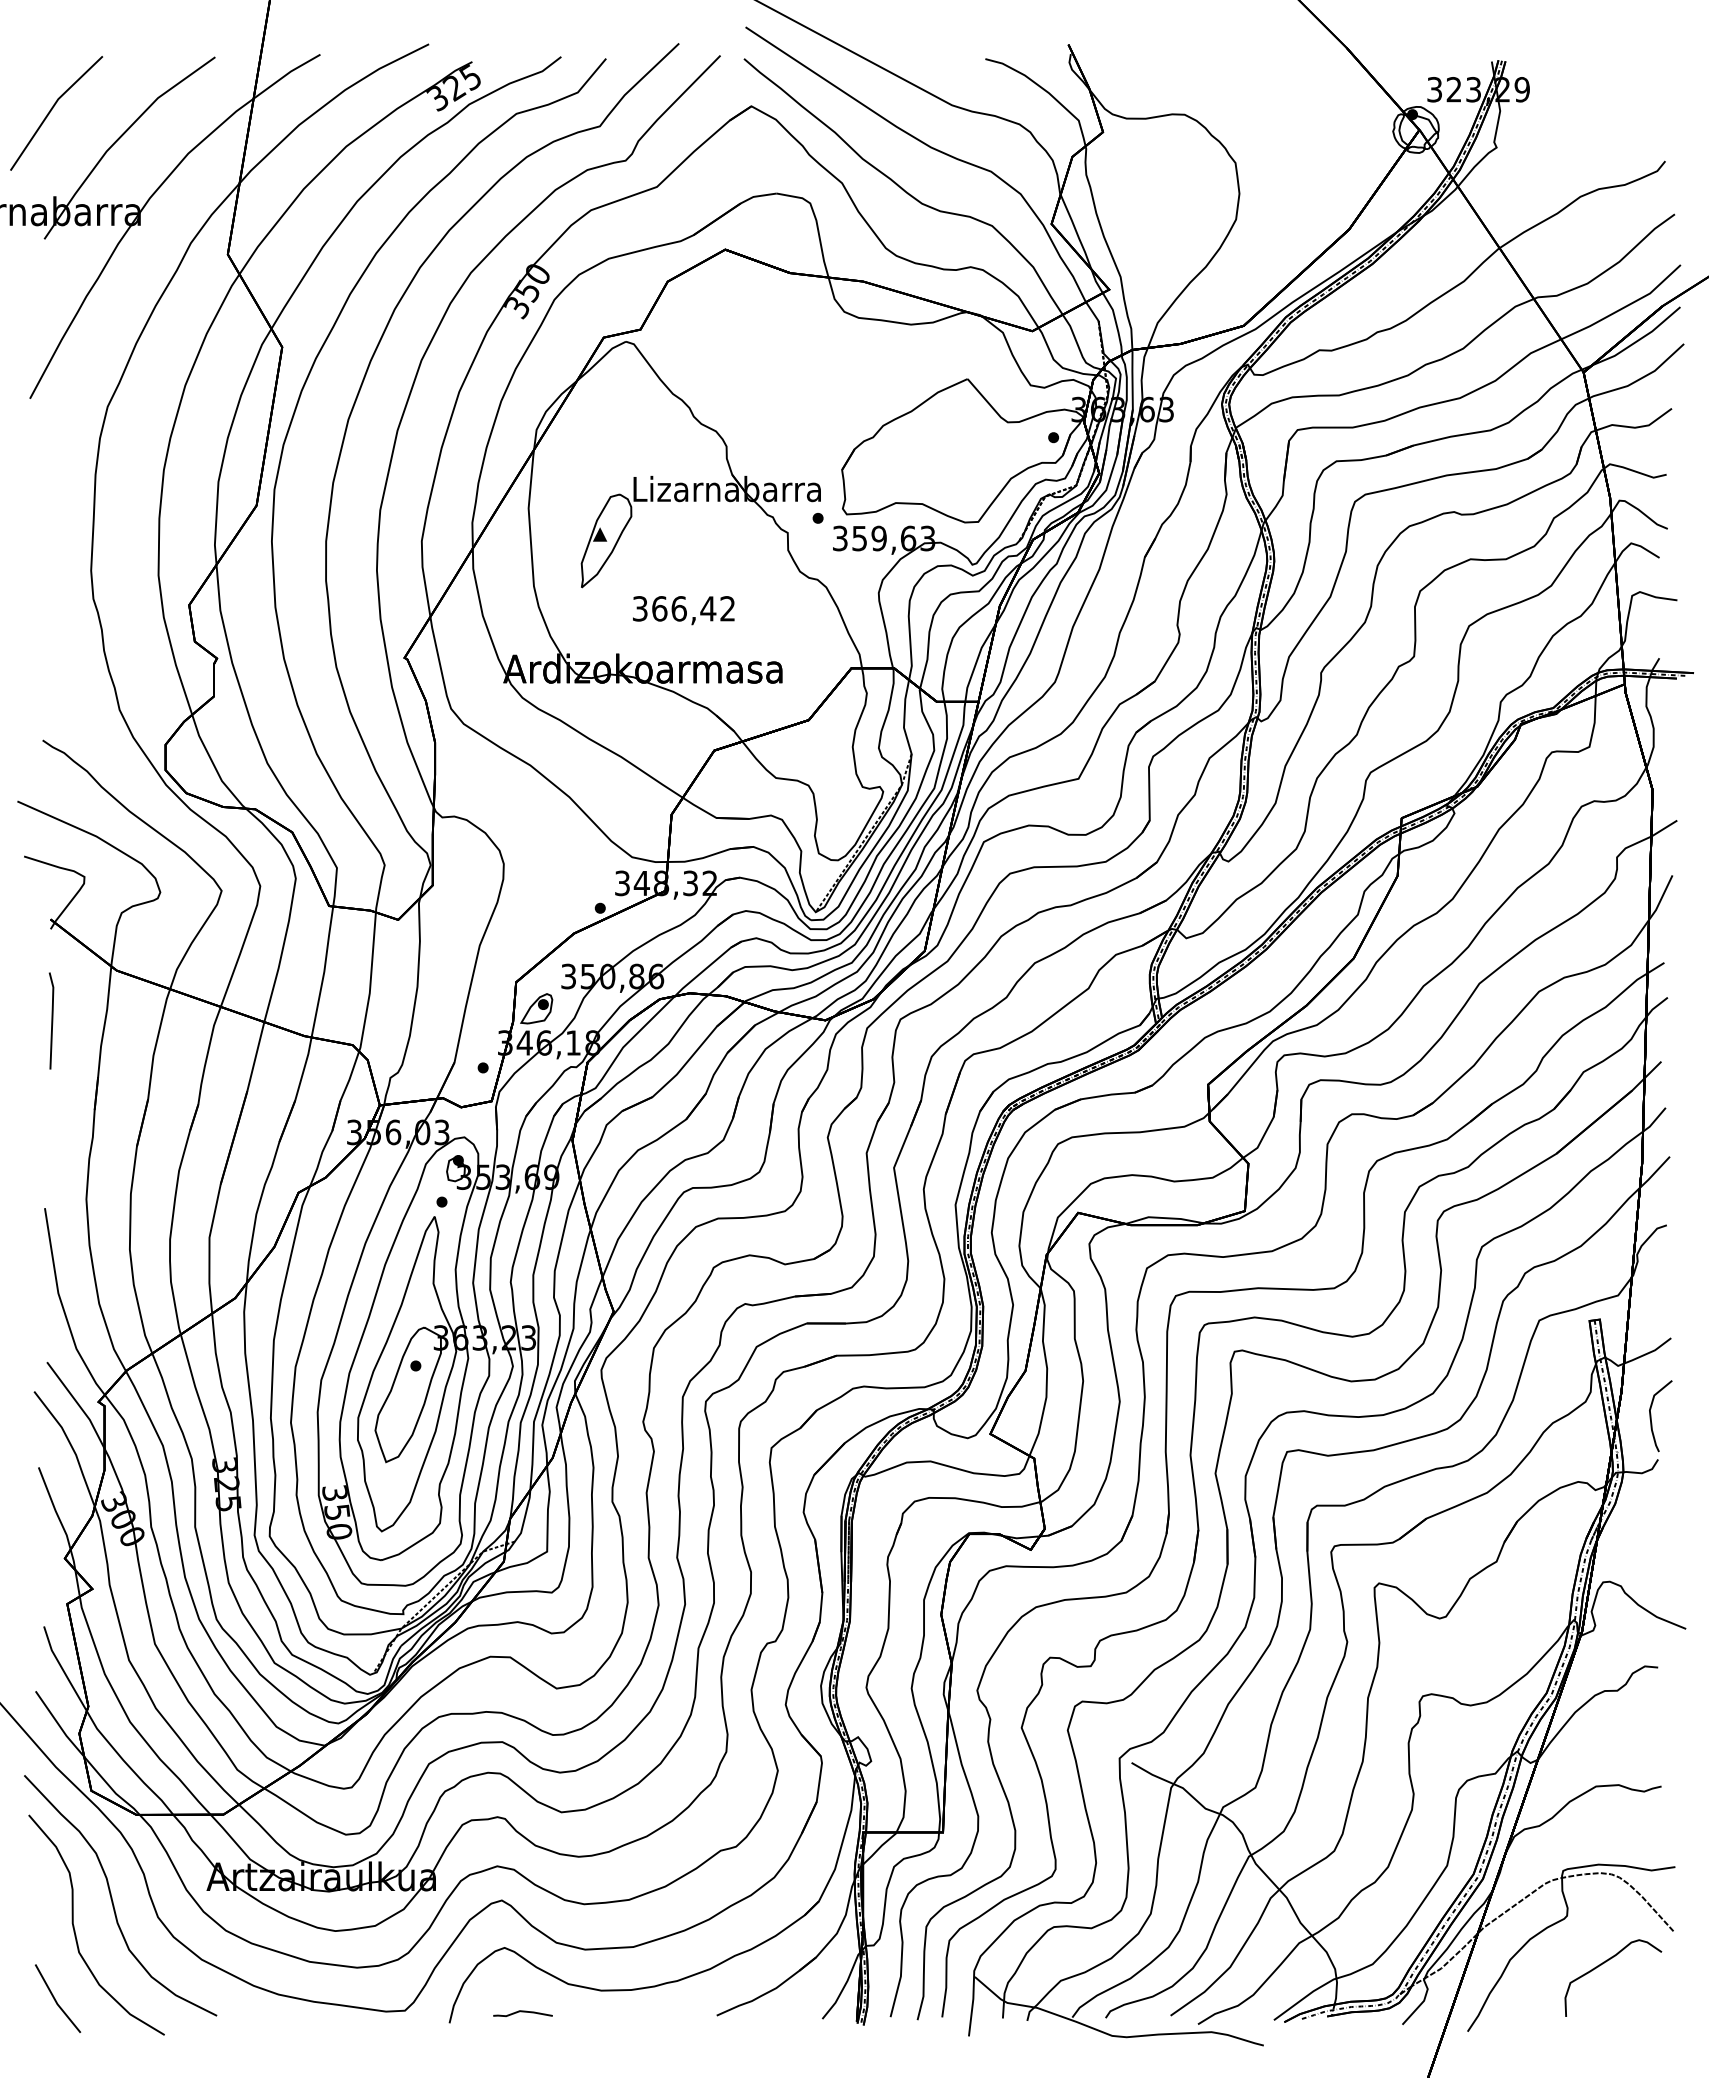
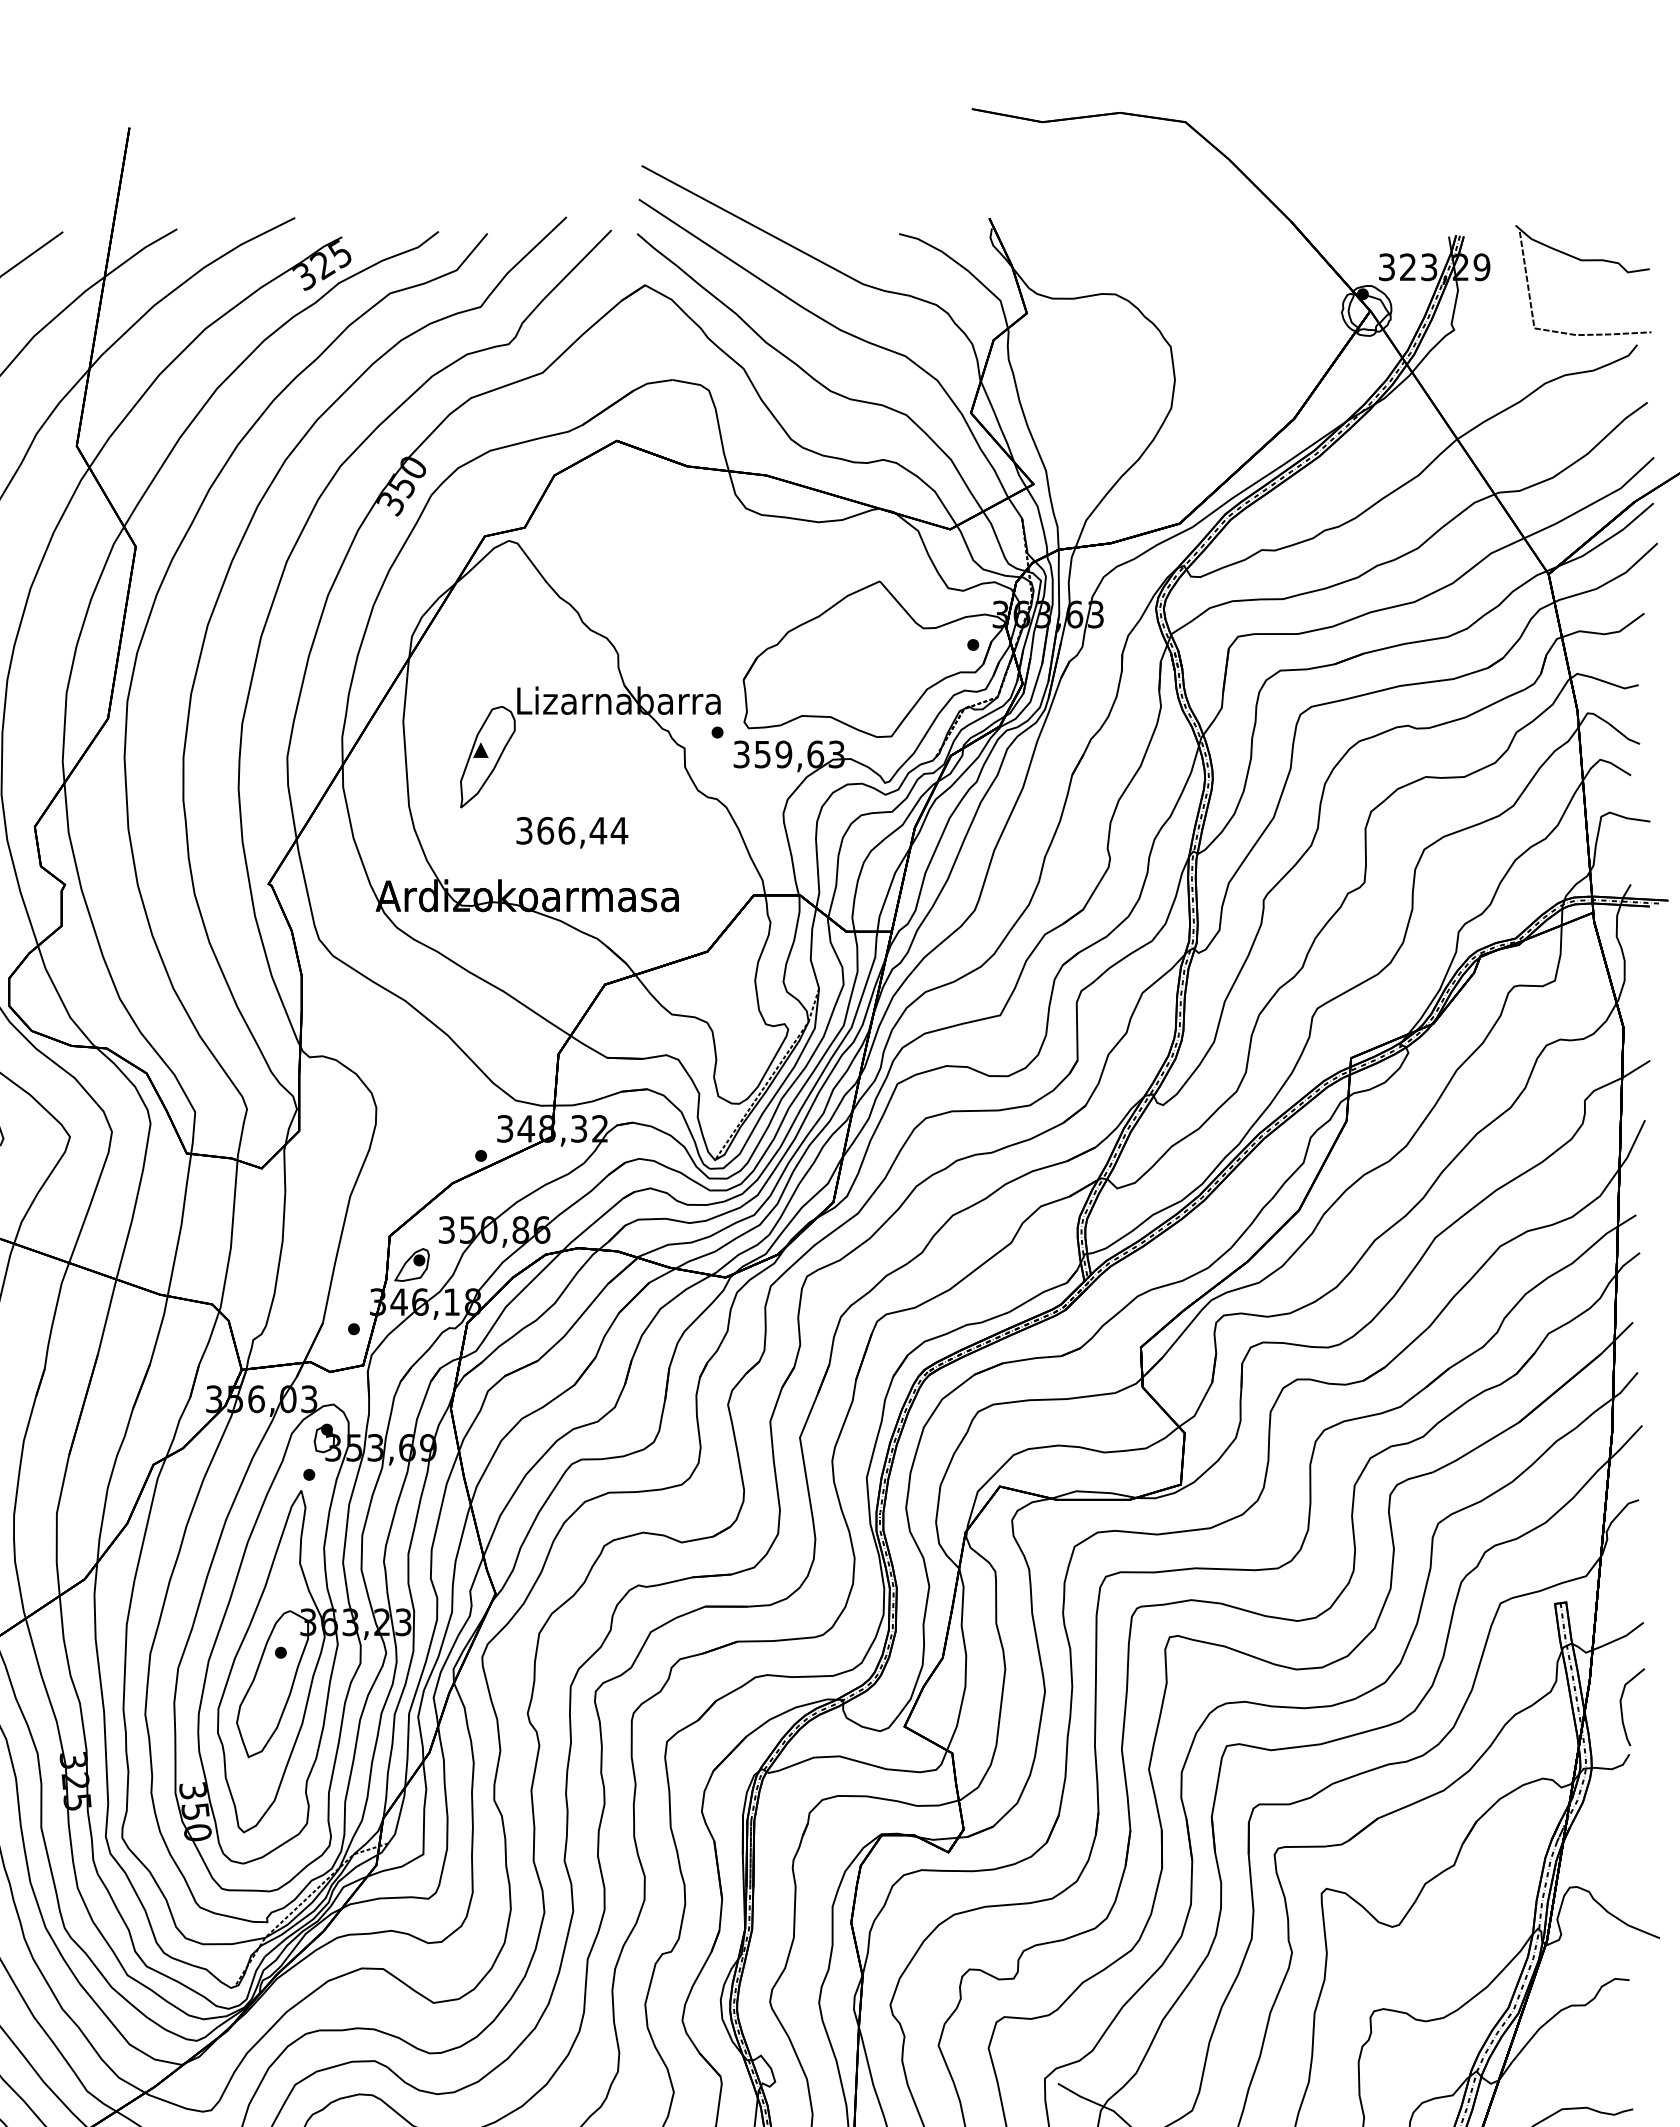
part: (1615, 84) -> (1583, 261), added
text: (727, 608) -> (619, 830), 366,42 -> 366,44

